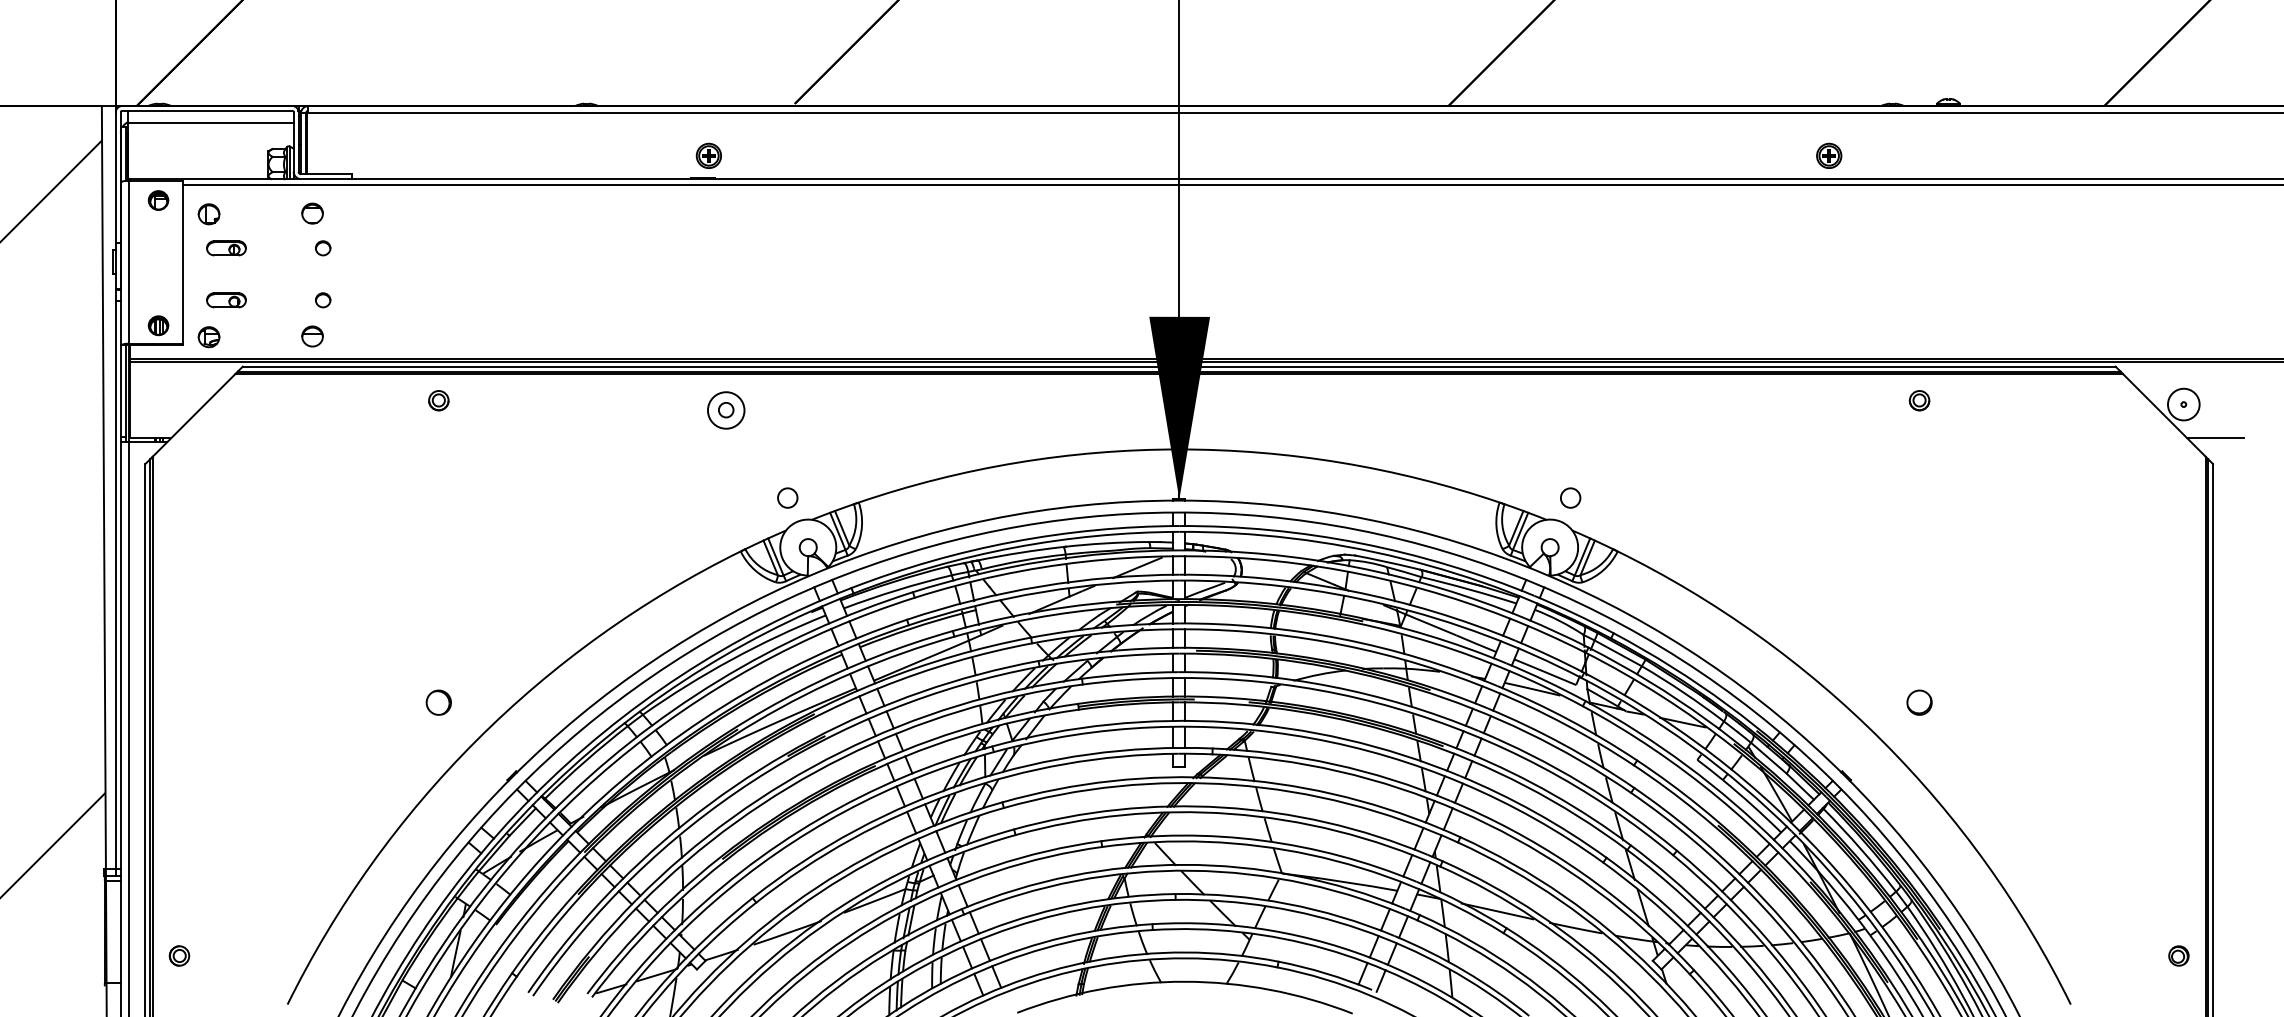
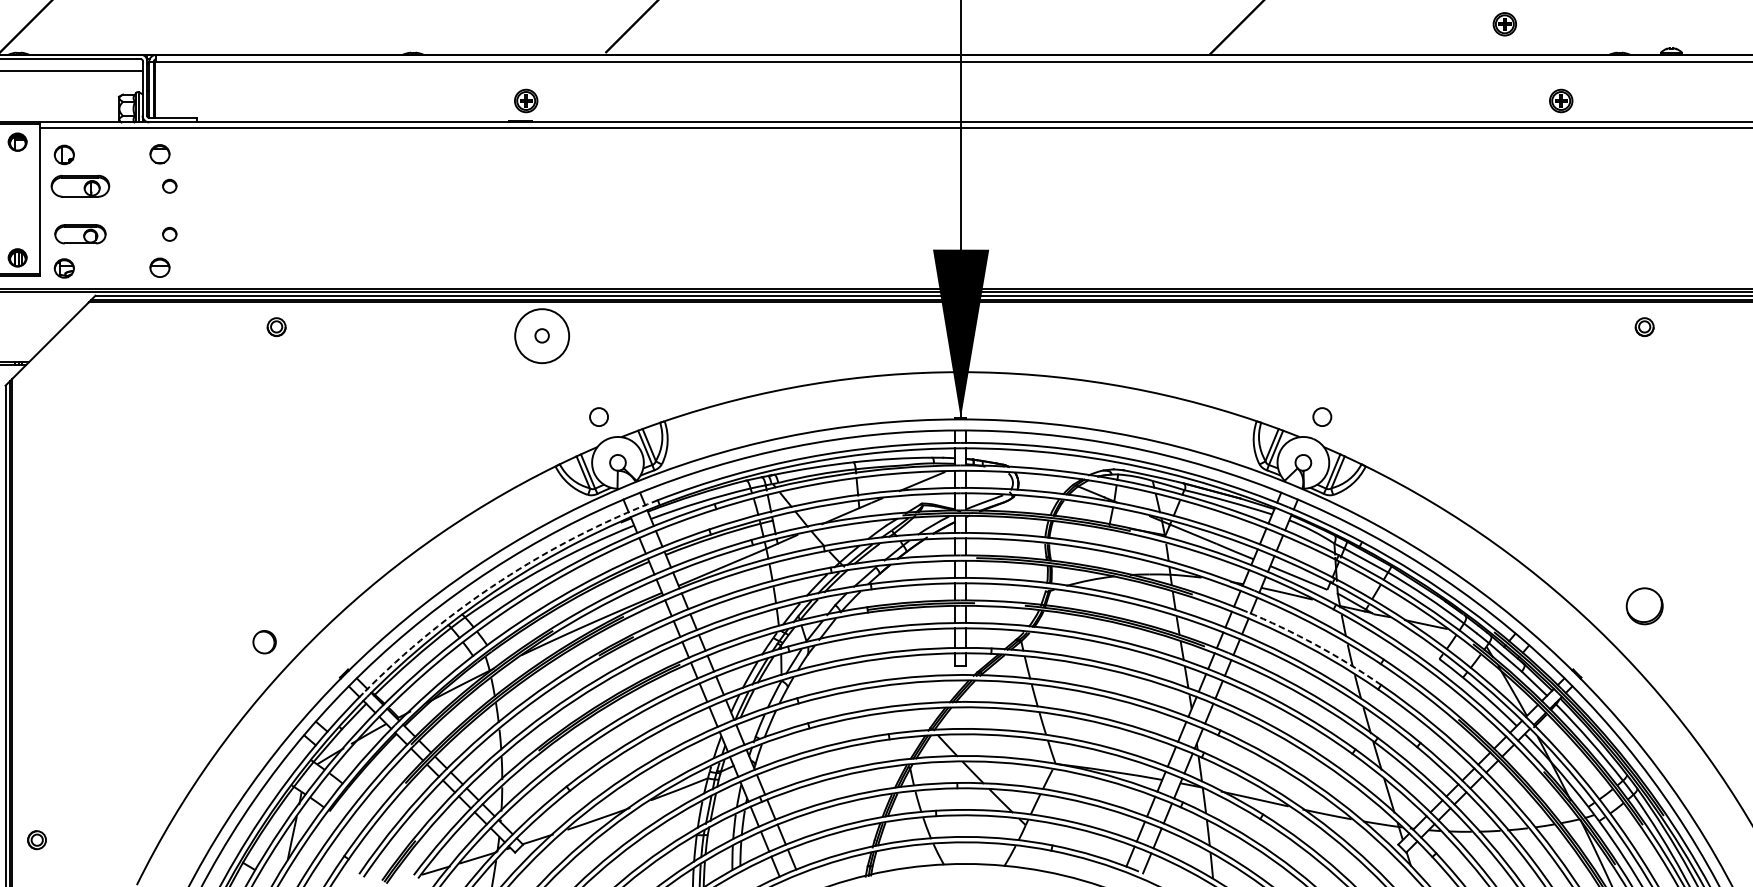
part: (1768, 72) -> (1505, 23), added
part: (226, 248) -> (80, 186), size x1.6
part: (226, 300) -> (80, 234), size x1.4
circle: (725, 410) -> (541, 336), size x1.6
arc: (681, 675) -> (500, 581), solid -> dashed
circle: (438, 702) -> (264, 641), moved
circle: (1919, 702) -> (1644, 605), size x1.6
arc: (1563, 744) -> (1315, 644), solid -> dashed

